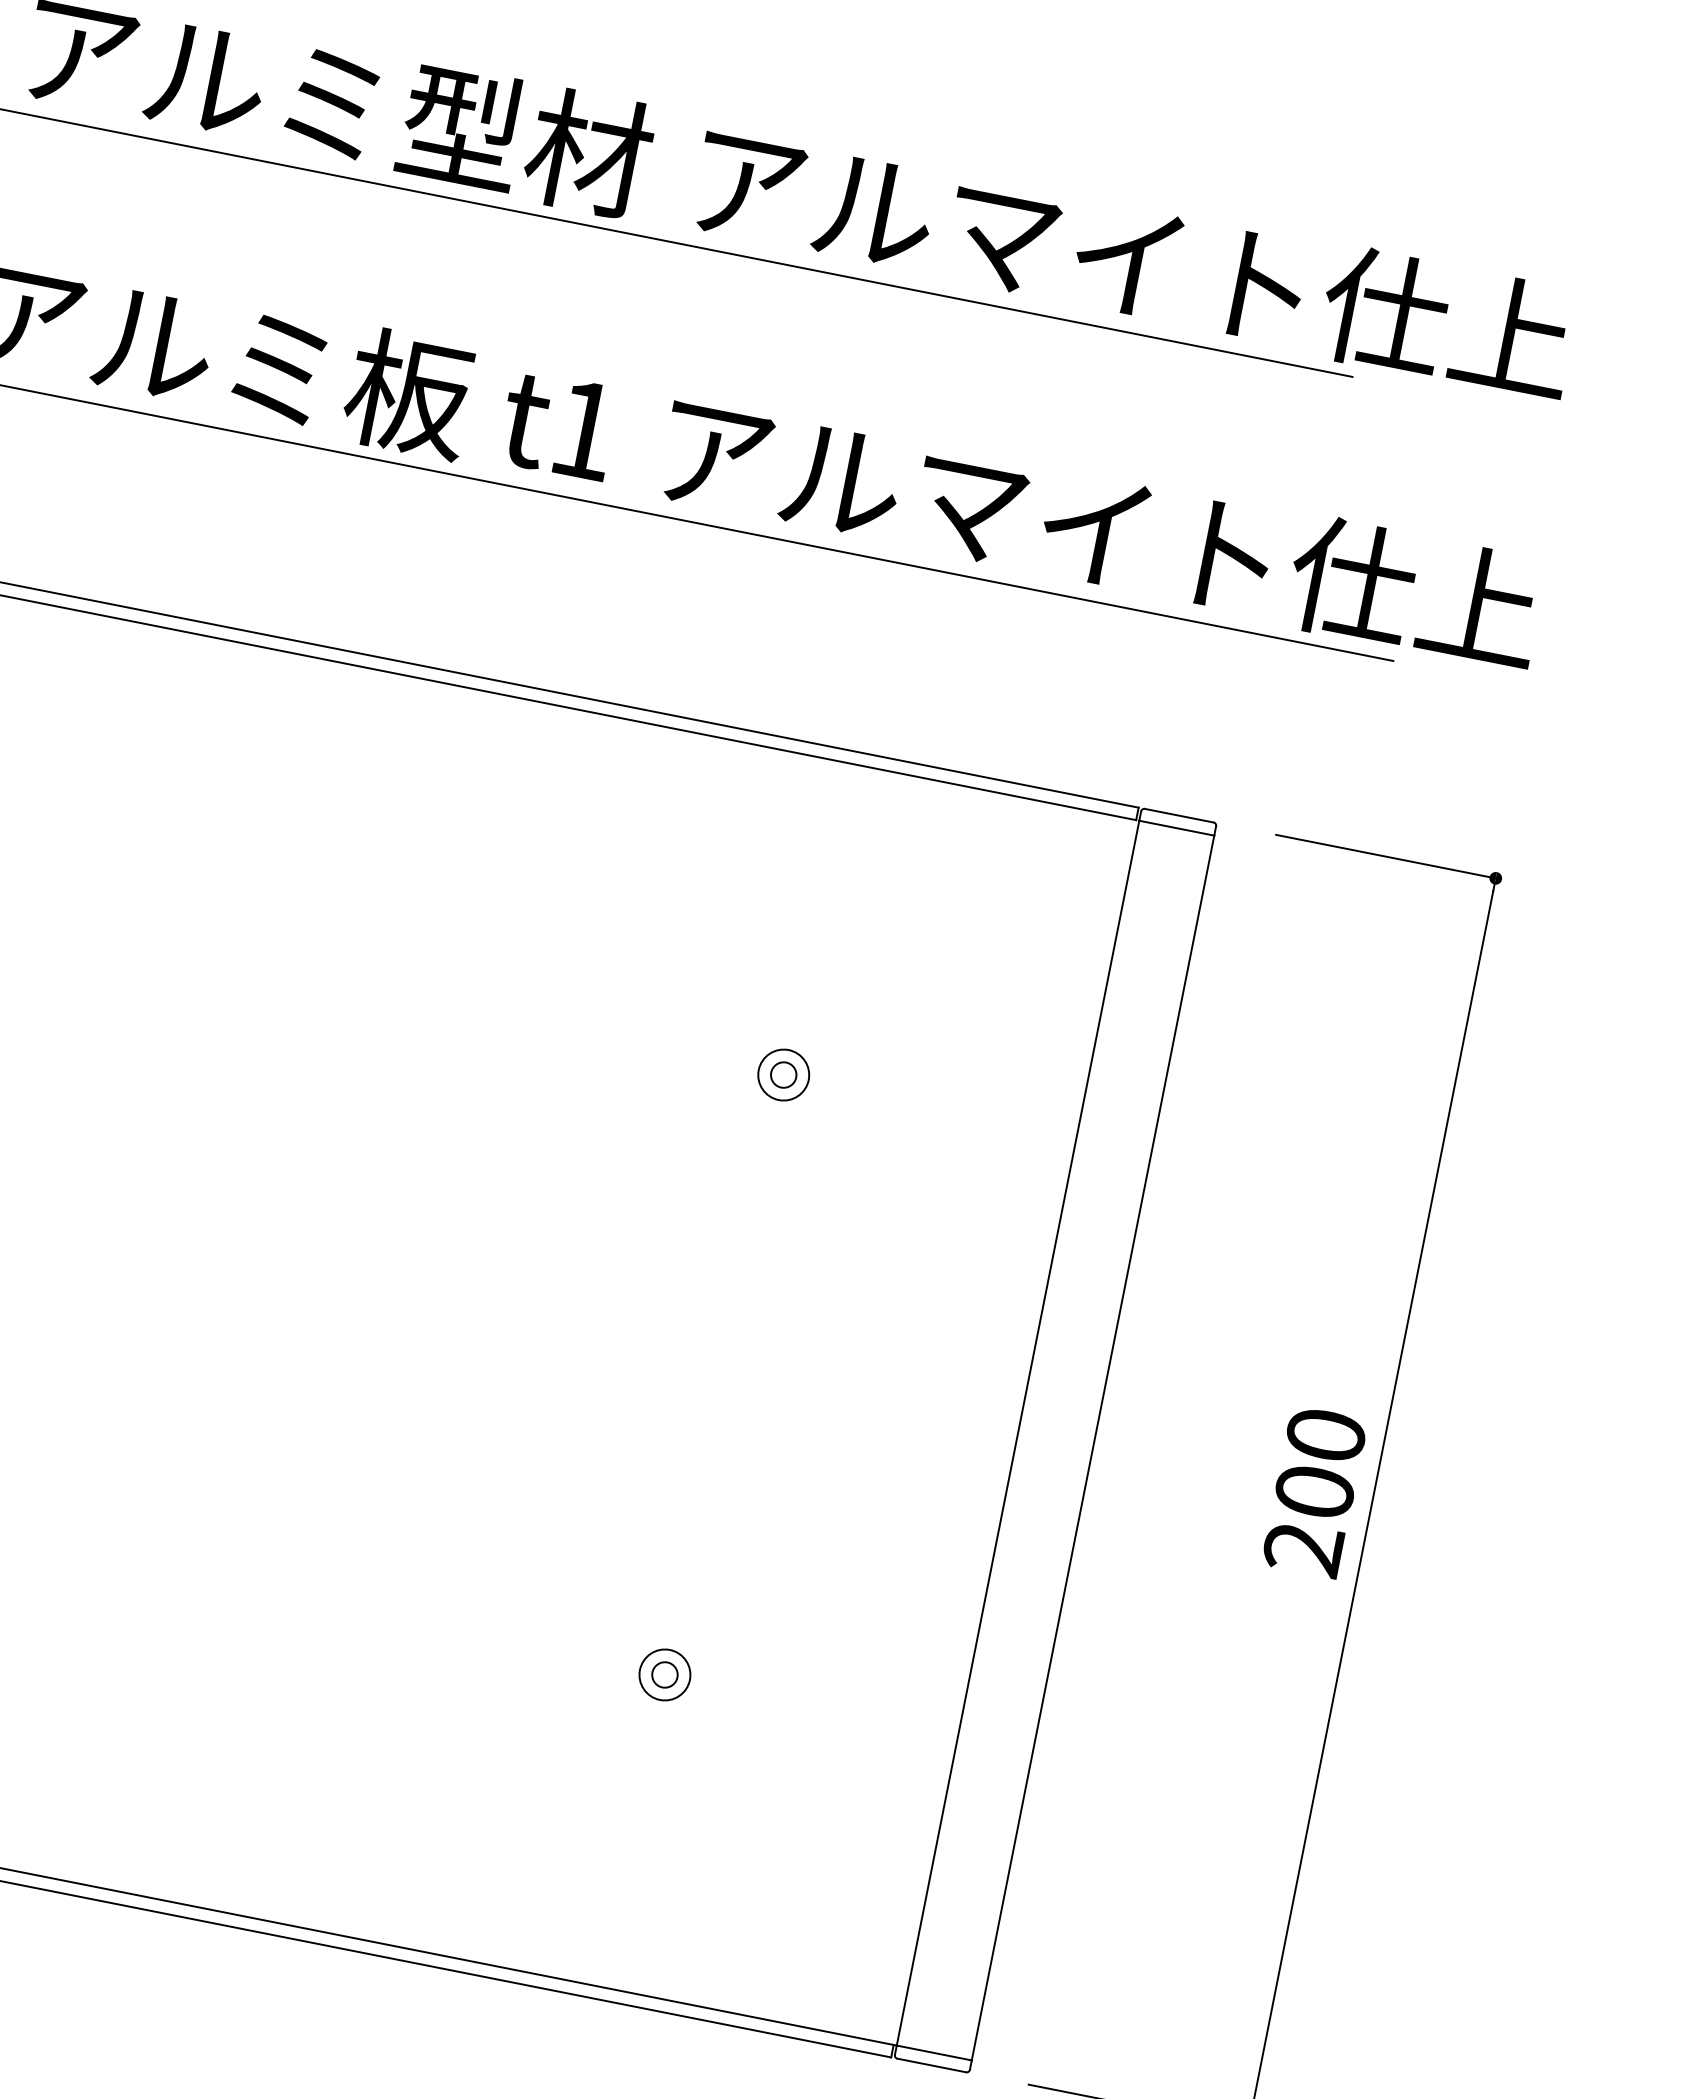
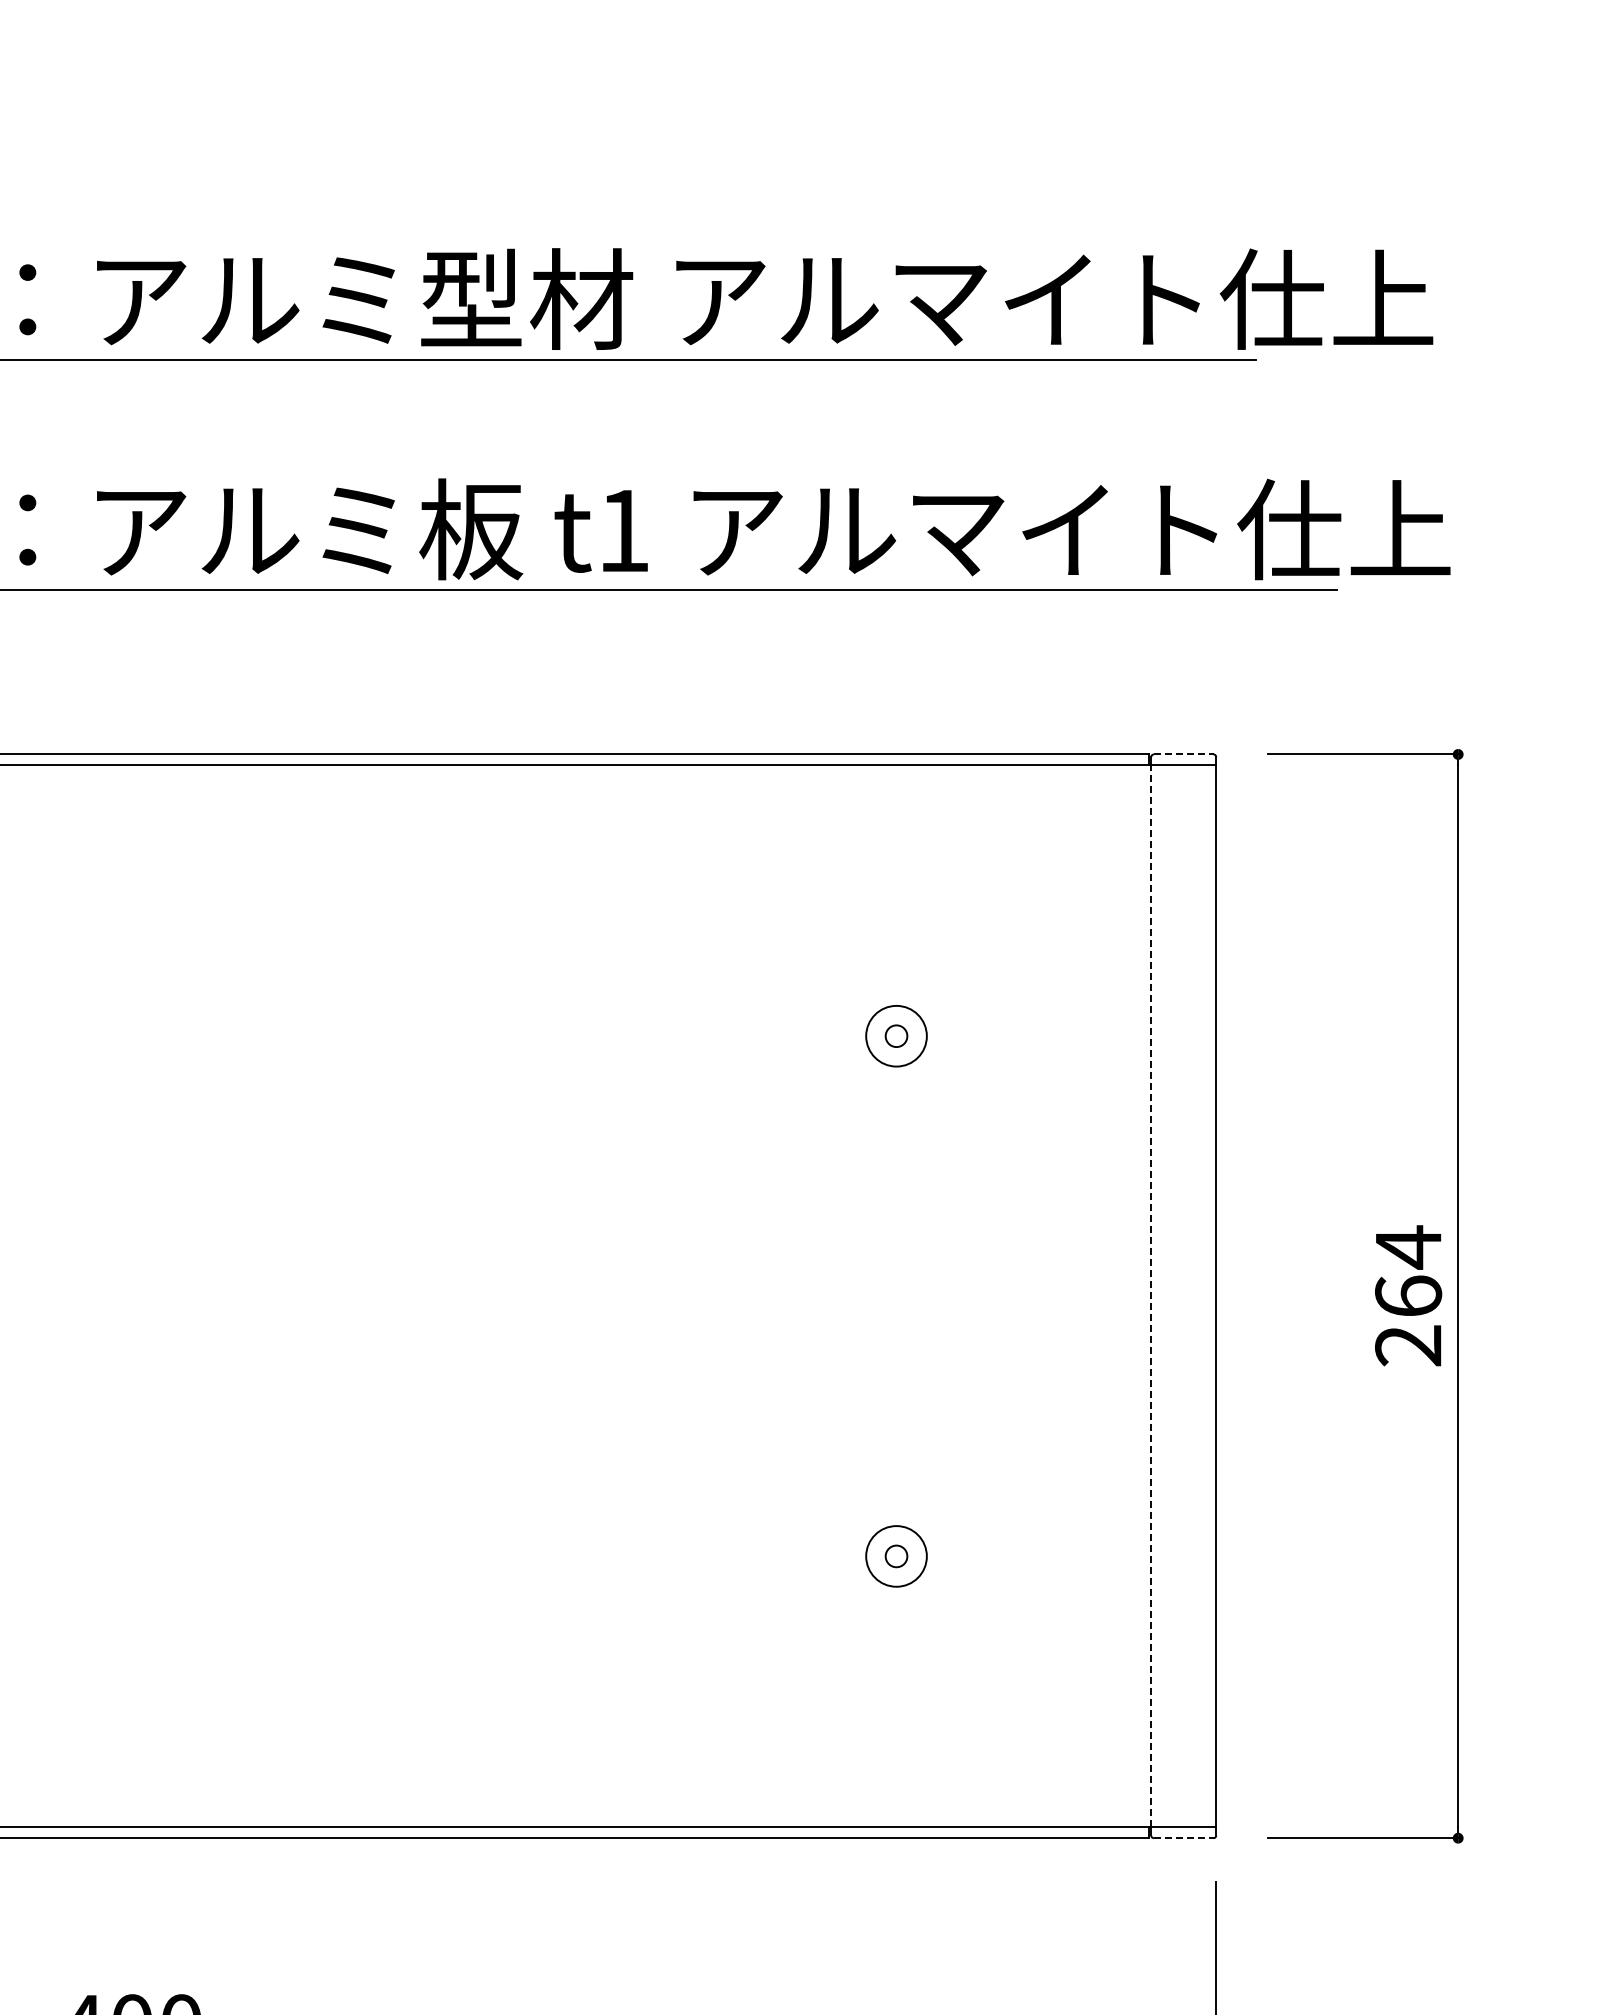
line: (1179, 815) -> (1183, 754), solid -> dashed
circle: (783, 1074) -> (896, 1035), size x1.4
line: (1018, 1432) -> (1151, 1295), solid -> dashed
text: (1320, 1462) -> (1408, 1270), 200 -> 264
circle: (664, 1675) -> (896, 1556), size x1.4
line: (931, 2065) -> (1183, 1838), solid -> dashed

